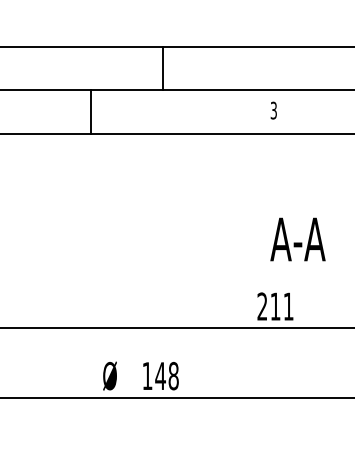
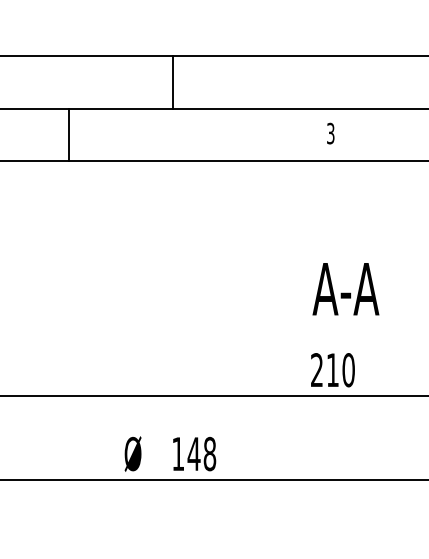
line: (163, 68) -> (173, 82), moved
line: (90, 111) -> (68, 134), moved
text: (297, 239) -> (345, 289), moved
text: (288, 306) -> (348, 370), 211 -> 210

